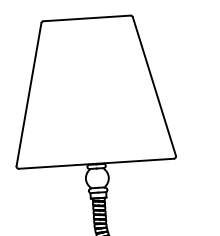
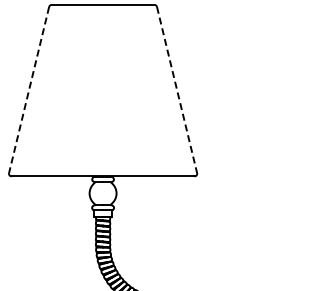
line: (154, 86) -> (177, 90), solid -> dashed
line: (29, 95) -> (29, 90), solid -> dashed

